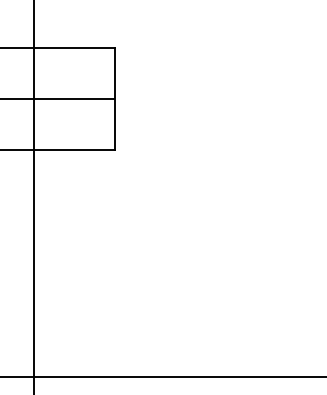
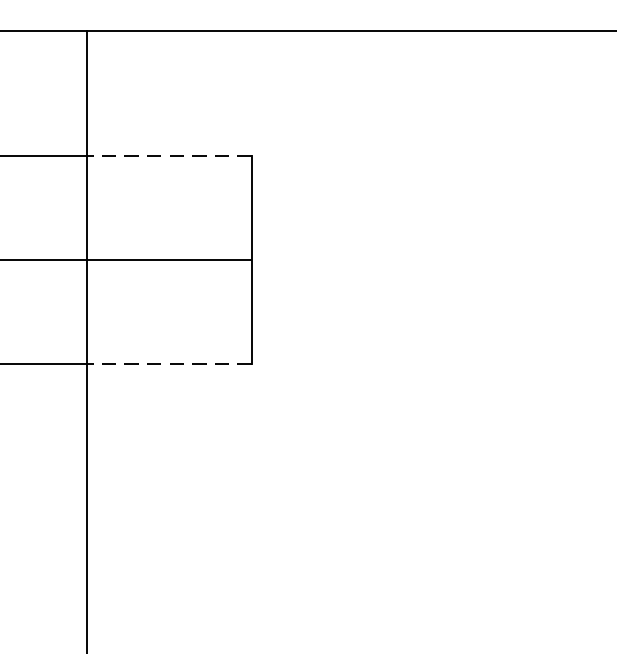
line: (73, 48) -> (167, 155), solid -> dashed
line: (73, 149) -> (167, 363), solid -> dashed

